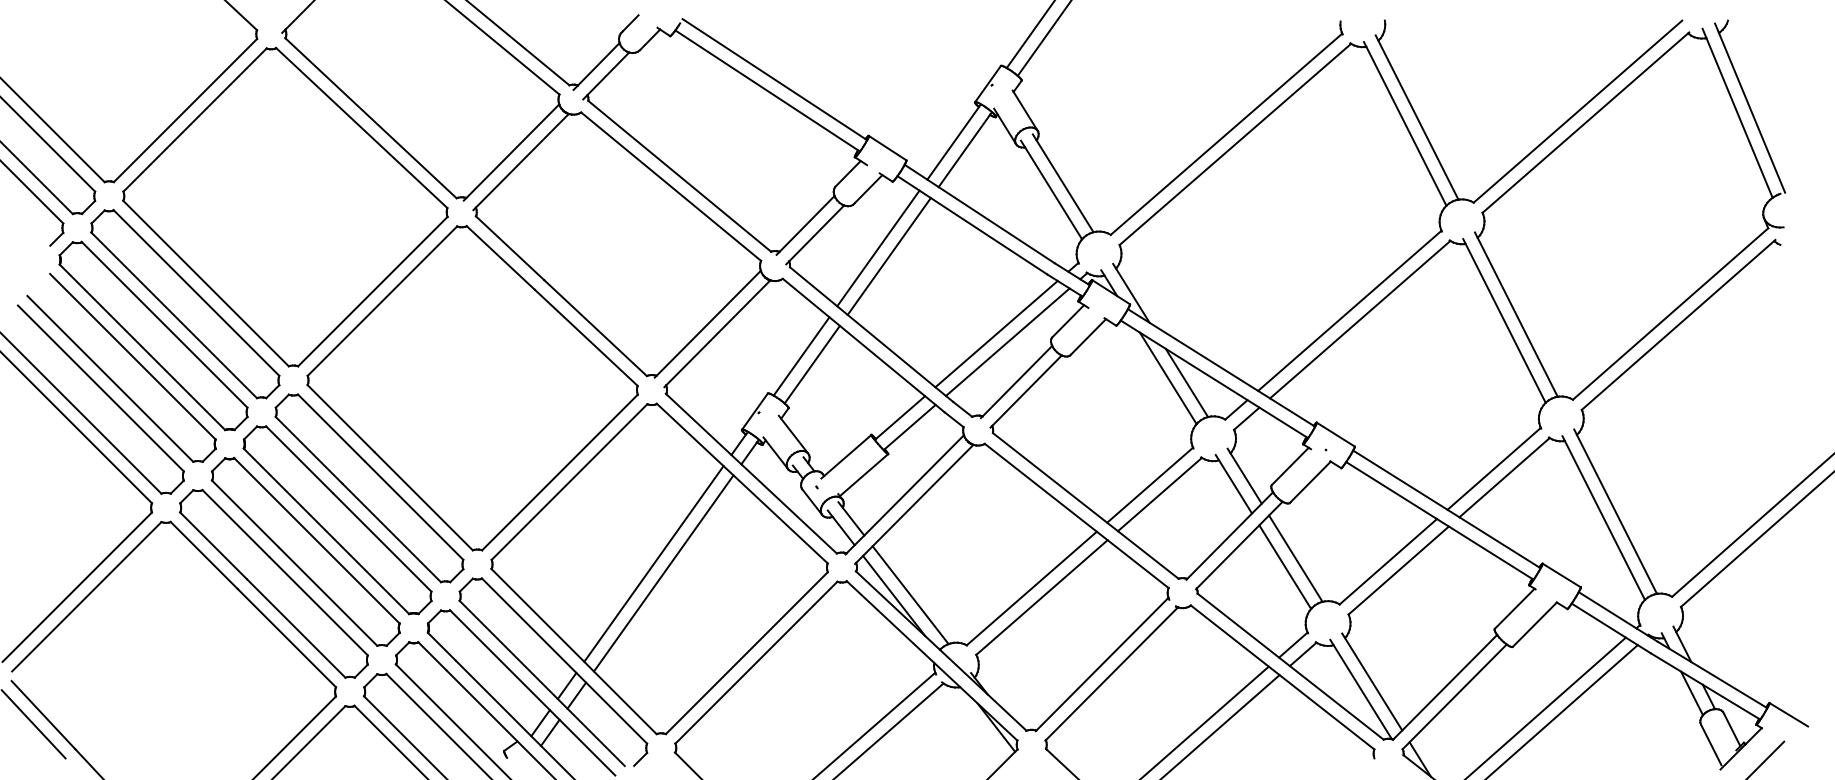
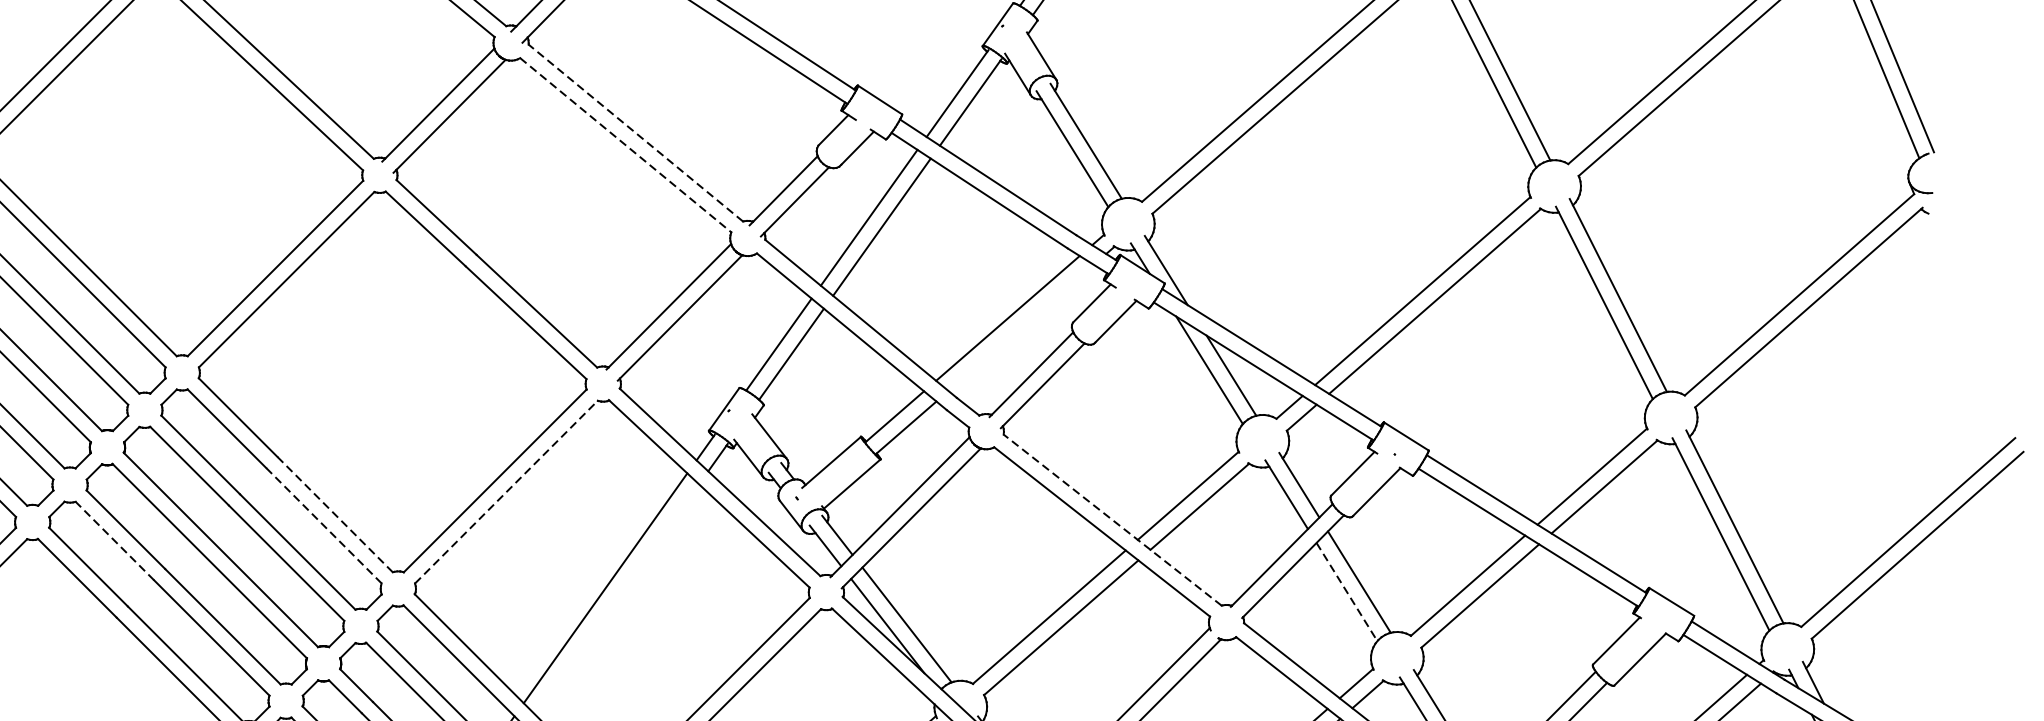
line: (679, 175) -> (635, 132), solid -> dashed
line: (671, 186) -> (626, 145), solid -> dashed
line: (1007, 341) -> (1020, 327), removed
line: (569, 481) -> (506, 491), solid -> dashed
line: (423, 501) -> (334, 514), solid -> dashed
line: (1085, 505) -> (1112, 519), solid -> dashed
line: (414, 510) -> (324, 525), solid -> dashed
line: (236, 523) -> (115, 540), solid -> dashed
line: (1285, 567) -> (1347, 592), solid -> dashed
line: (663, 573) -> (616, 599), removed

